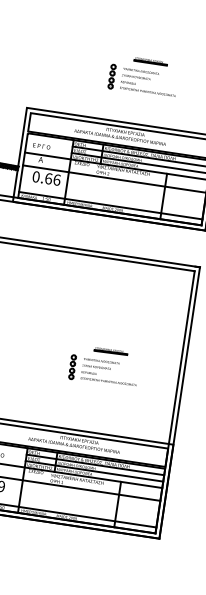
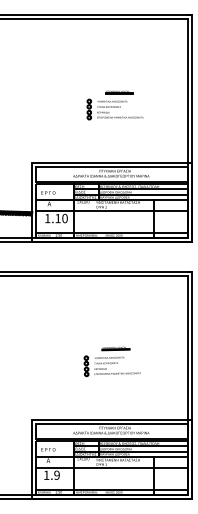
part: (143, 76) -> (114, 105), moved
text: (45, 178) -> (55, 218), 0.66 -> 1.10
part: (103, 365) -> (111, 361), moved

